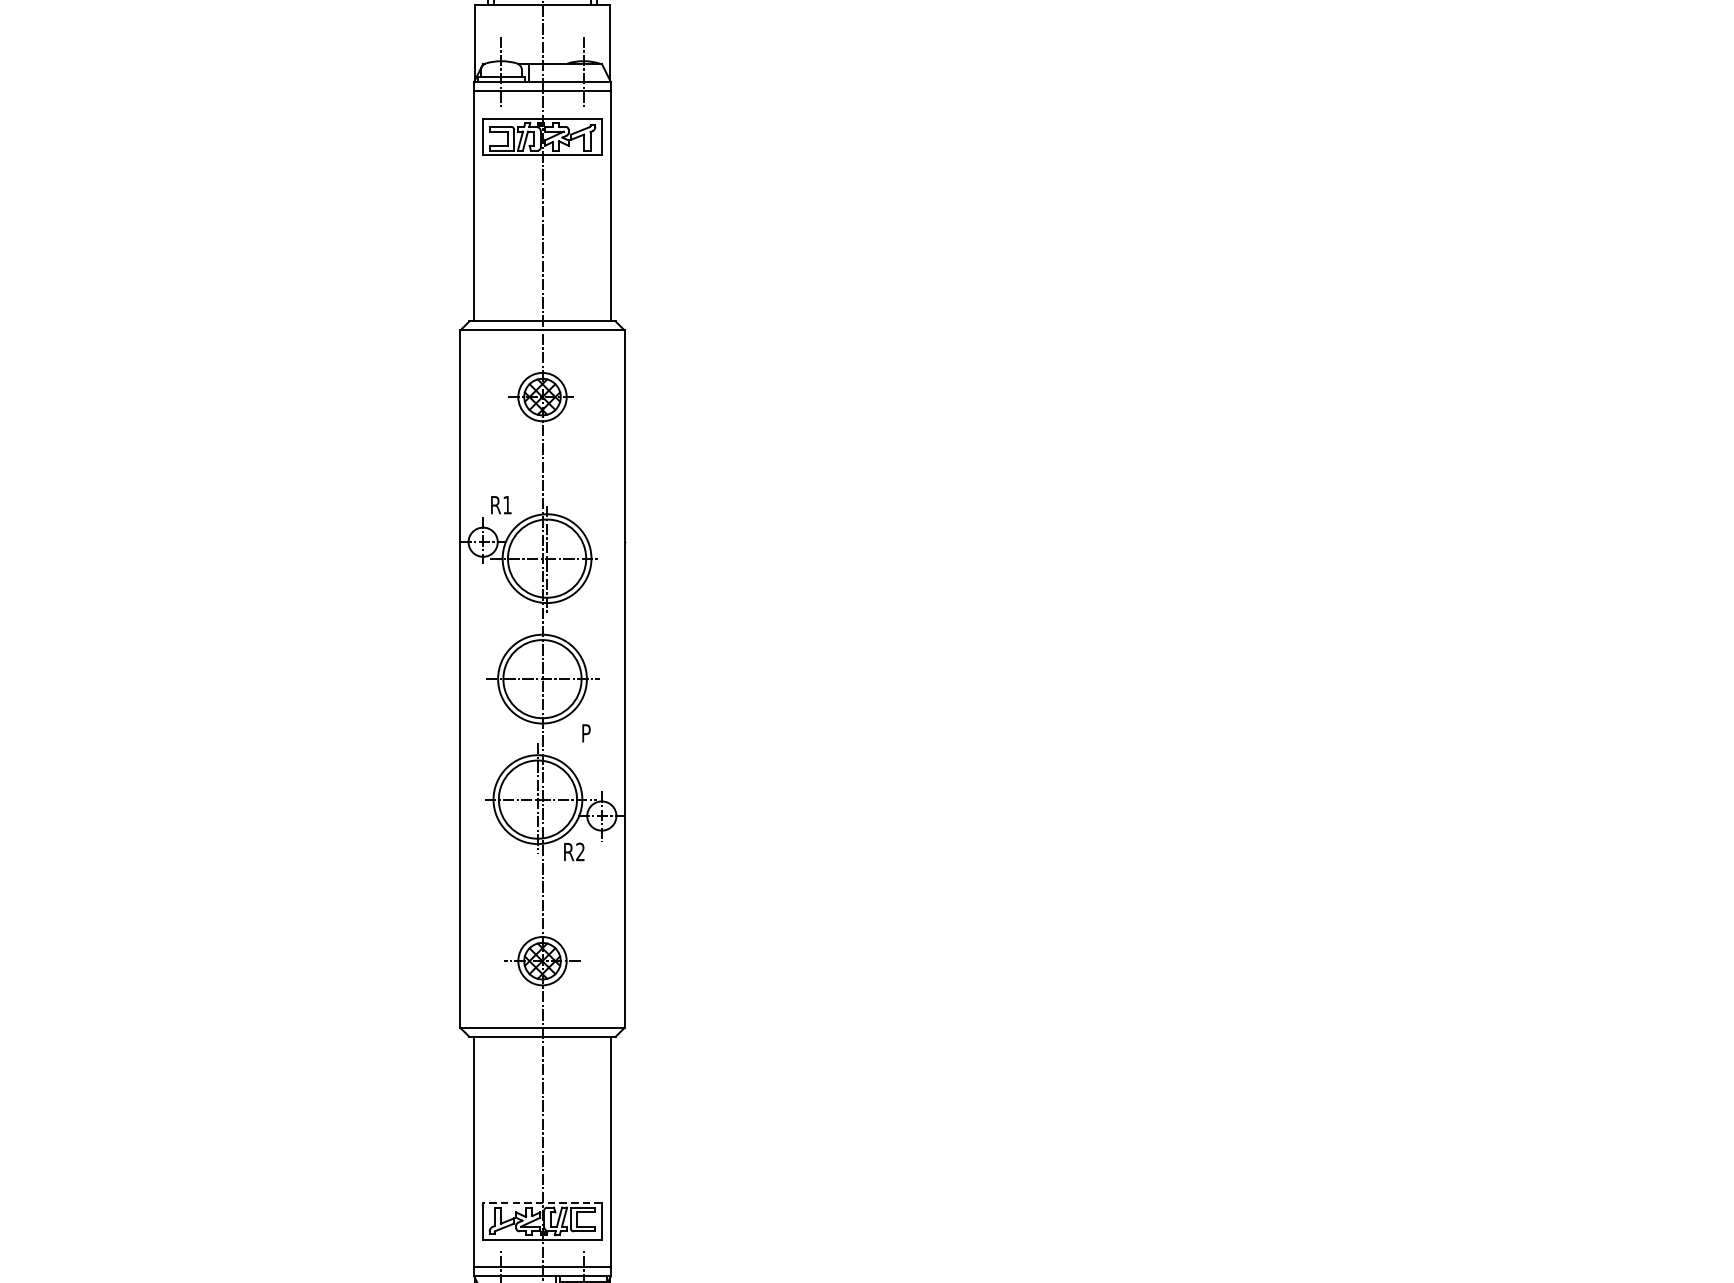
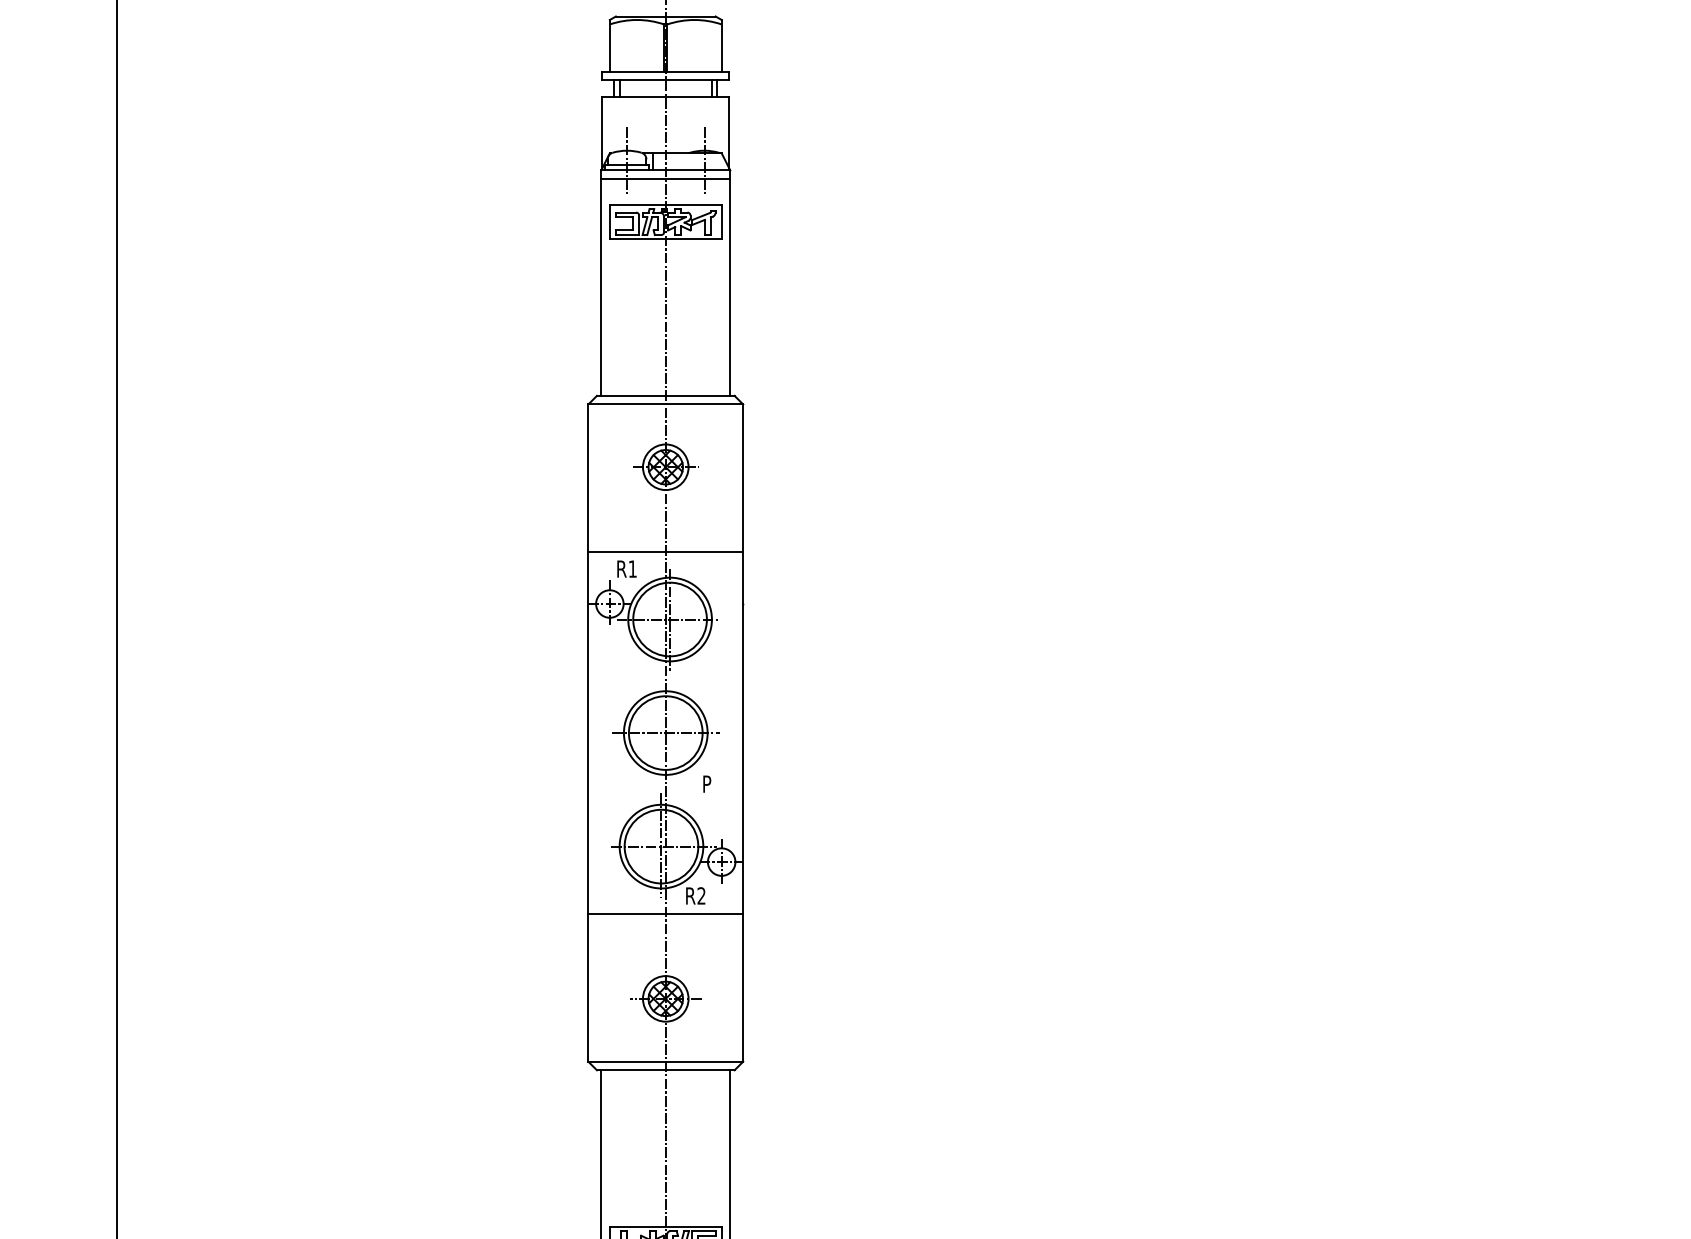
line: (542, 487) -> (665, 552), added
line: (542, 870) -> (665, 913), added
line: (542, 1202) -> (665, 1226), dashed -> solid

